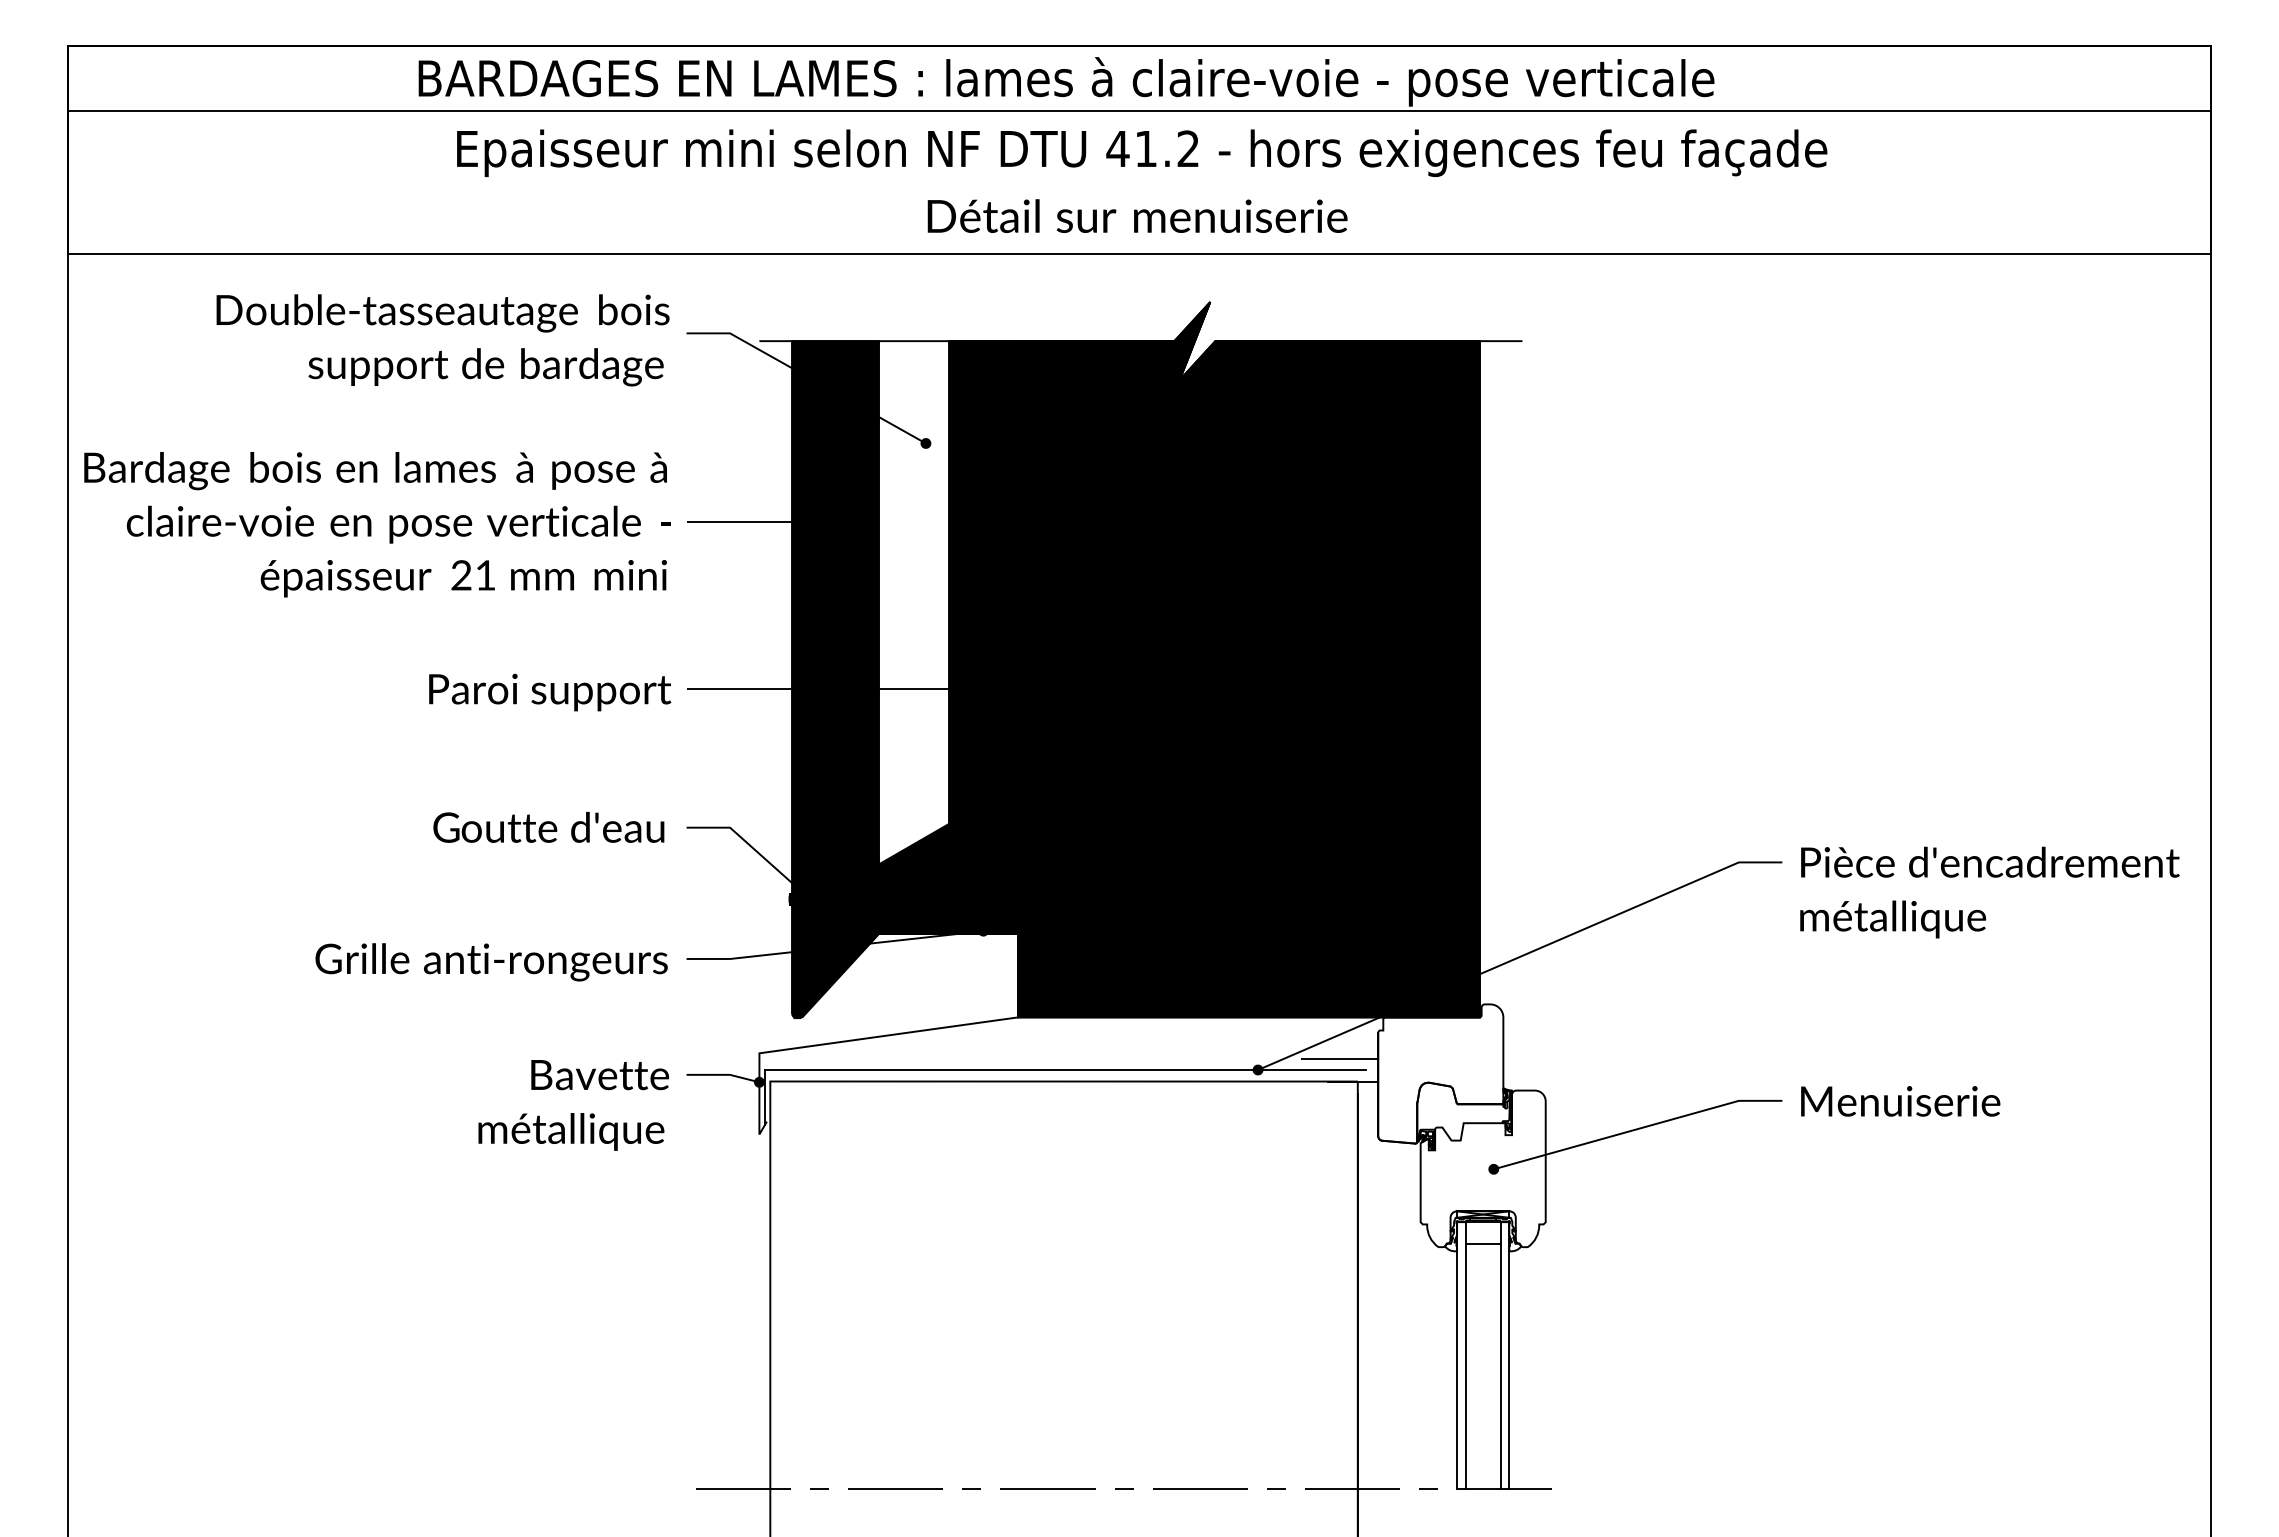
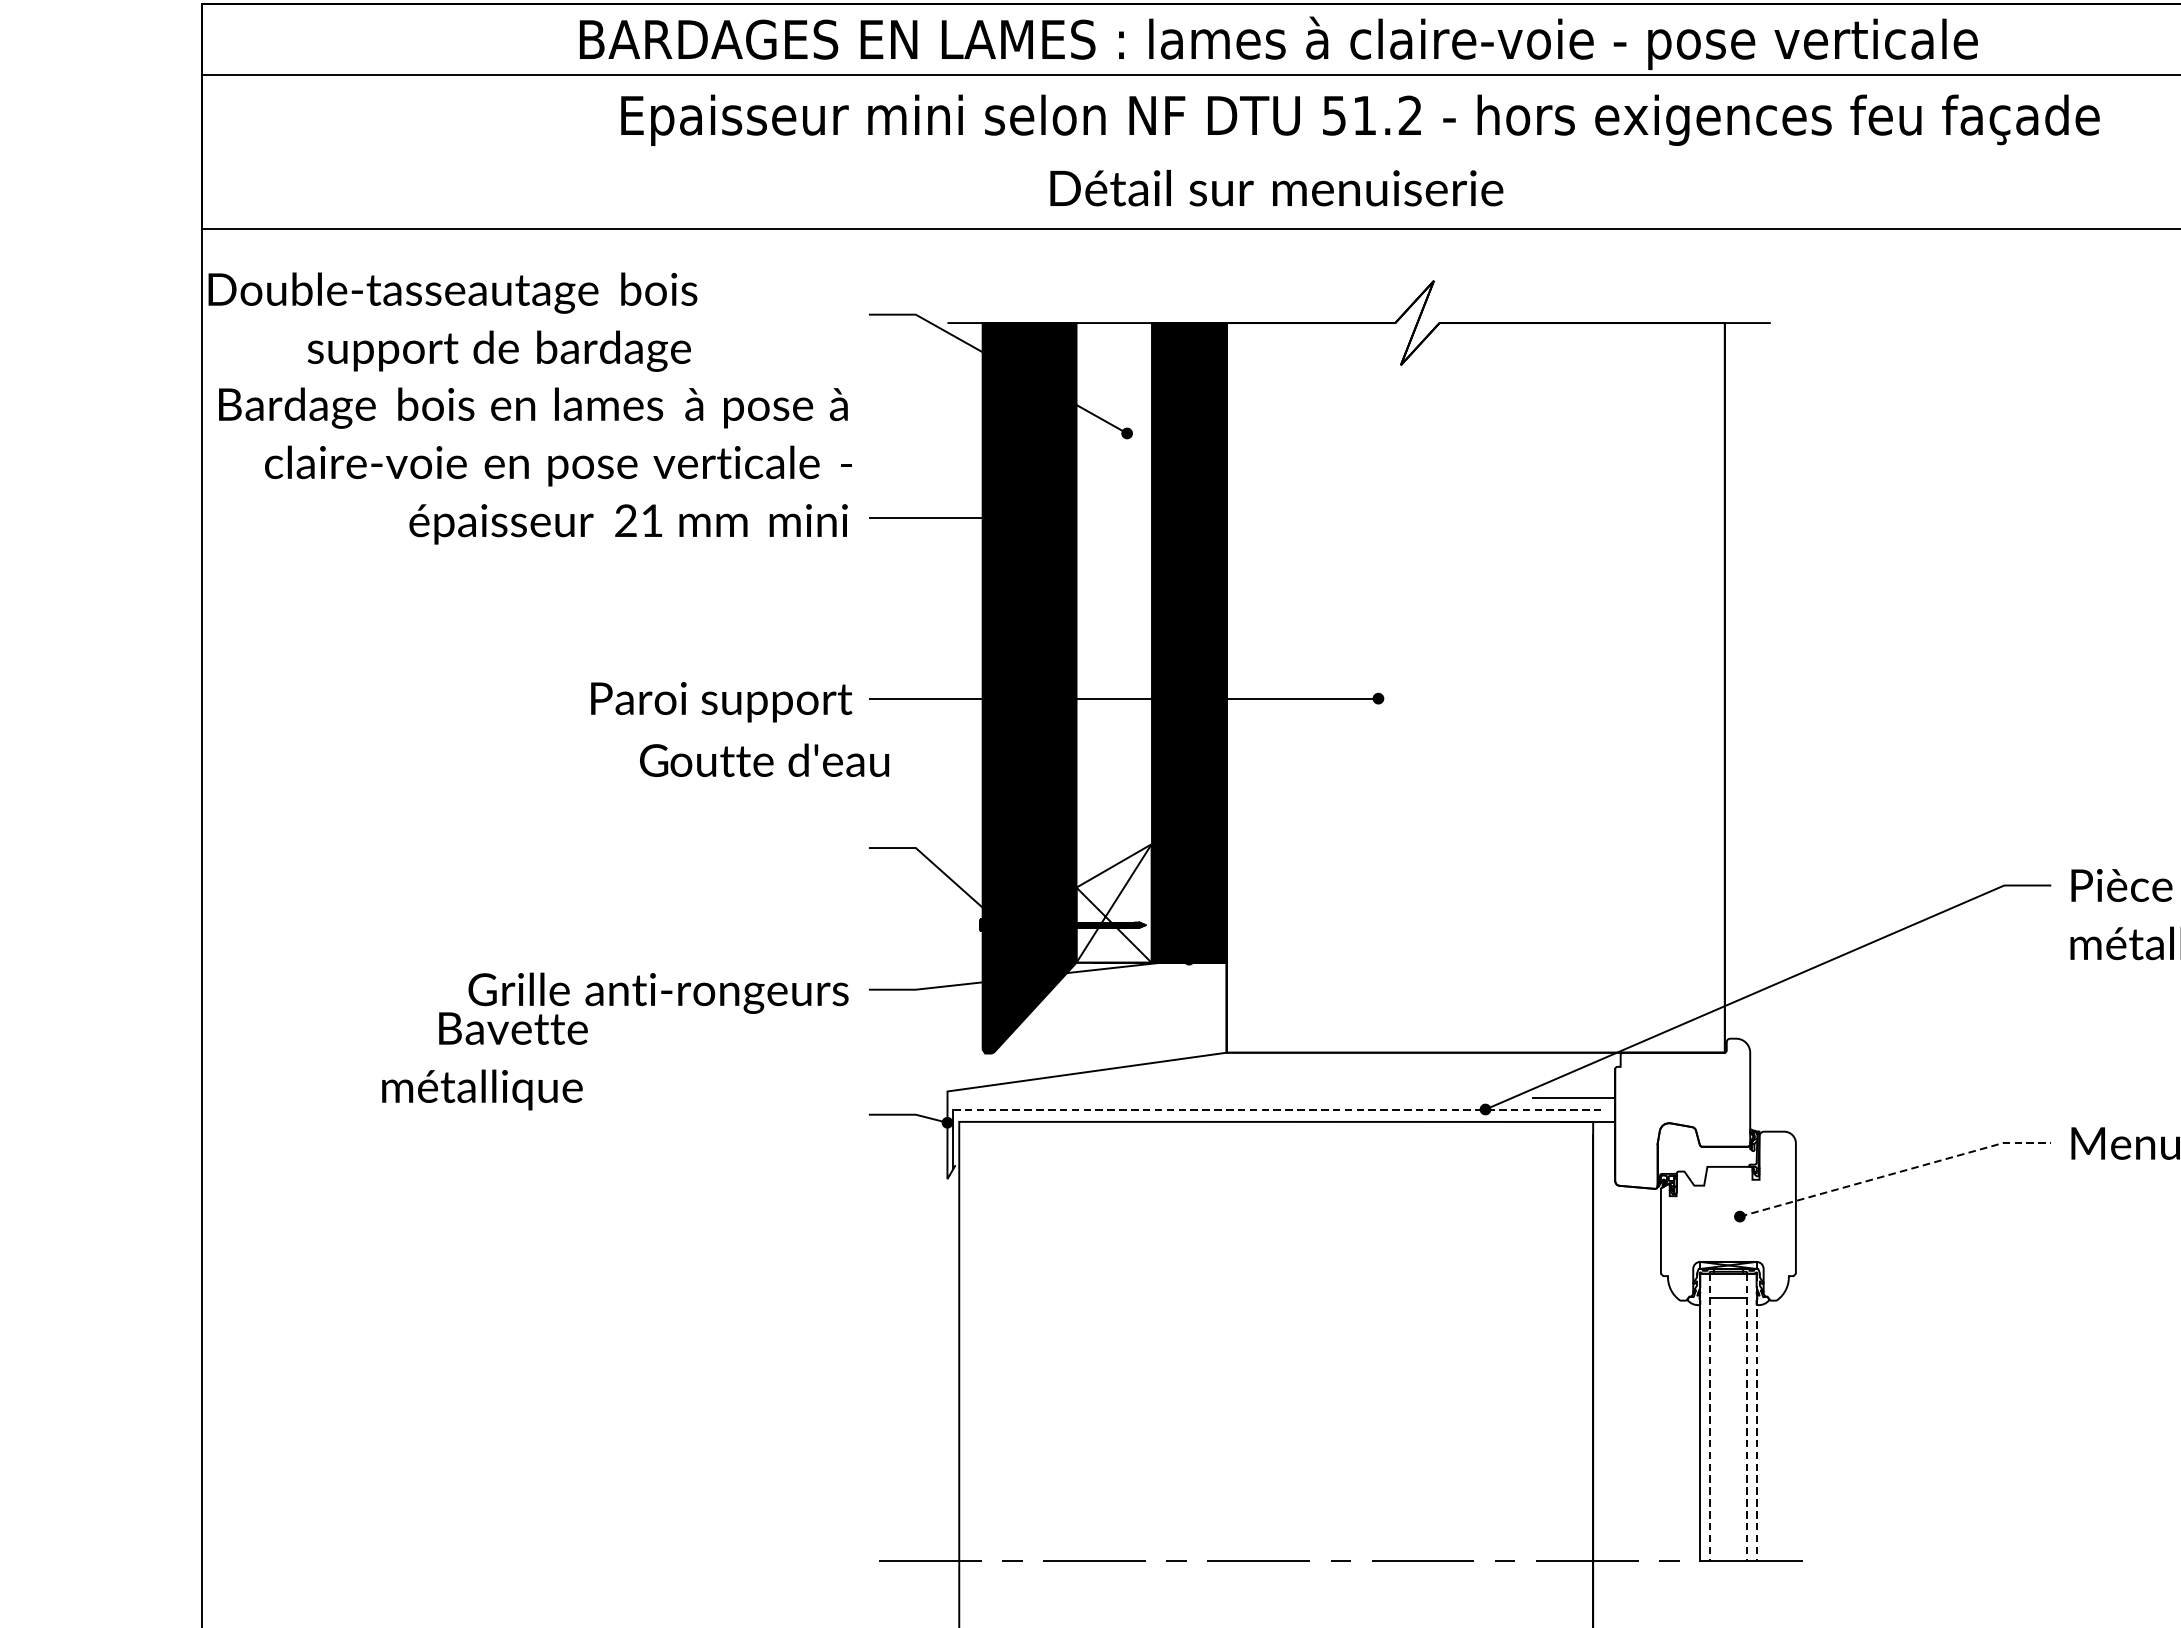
text: (1117, 149) -> (1333, 116), 41.2 -> 51.2
text: (1137, 215) -> (1276, 187), moved
text: (442, 340) -> (452, 322), moved
text: (377, 524) -> (535, 465), moved
fill: (1248, 659) -> (1475, 666), removed
text: (548, 827) -> (764, 760), moved
fill: (913, 878) -> (1113, 902), removed
line: (1064, 1070) -> (1276, 1110), solid -> dashed
text: (573, 1105) -> (484, 1061), moved
line: (1637, 1129) -> (1894, 1173), solid -> dashed
line: (1465, 1355) -> (1709, 1417), solid -> dashed
line: (1500, 1356) -> (1747, 1418), solid -> dashed
line: (1509, 1356) -> (1756, 1418), solid -> dashed

